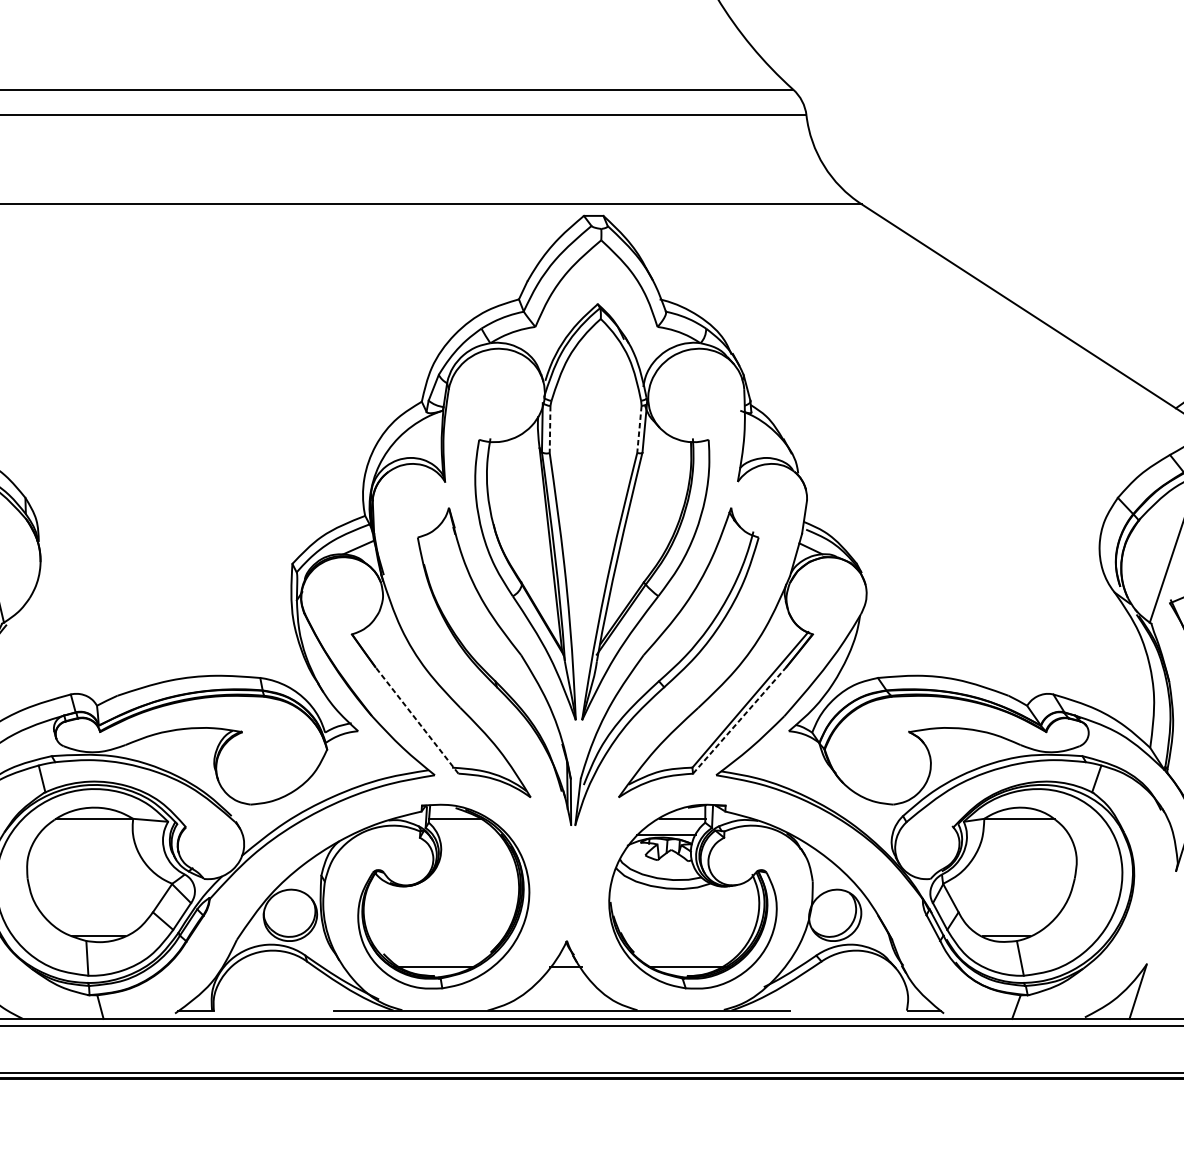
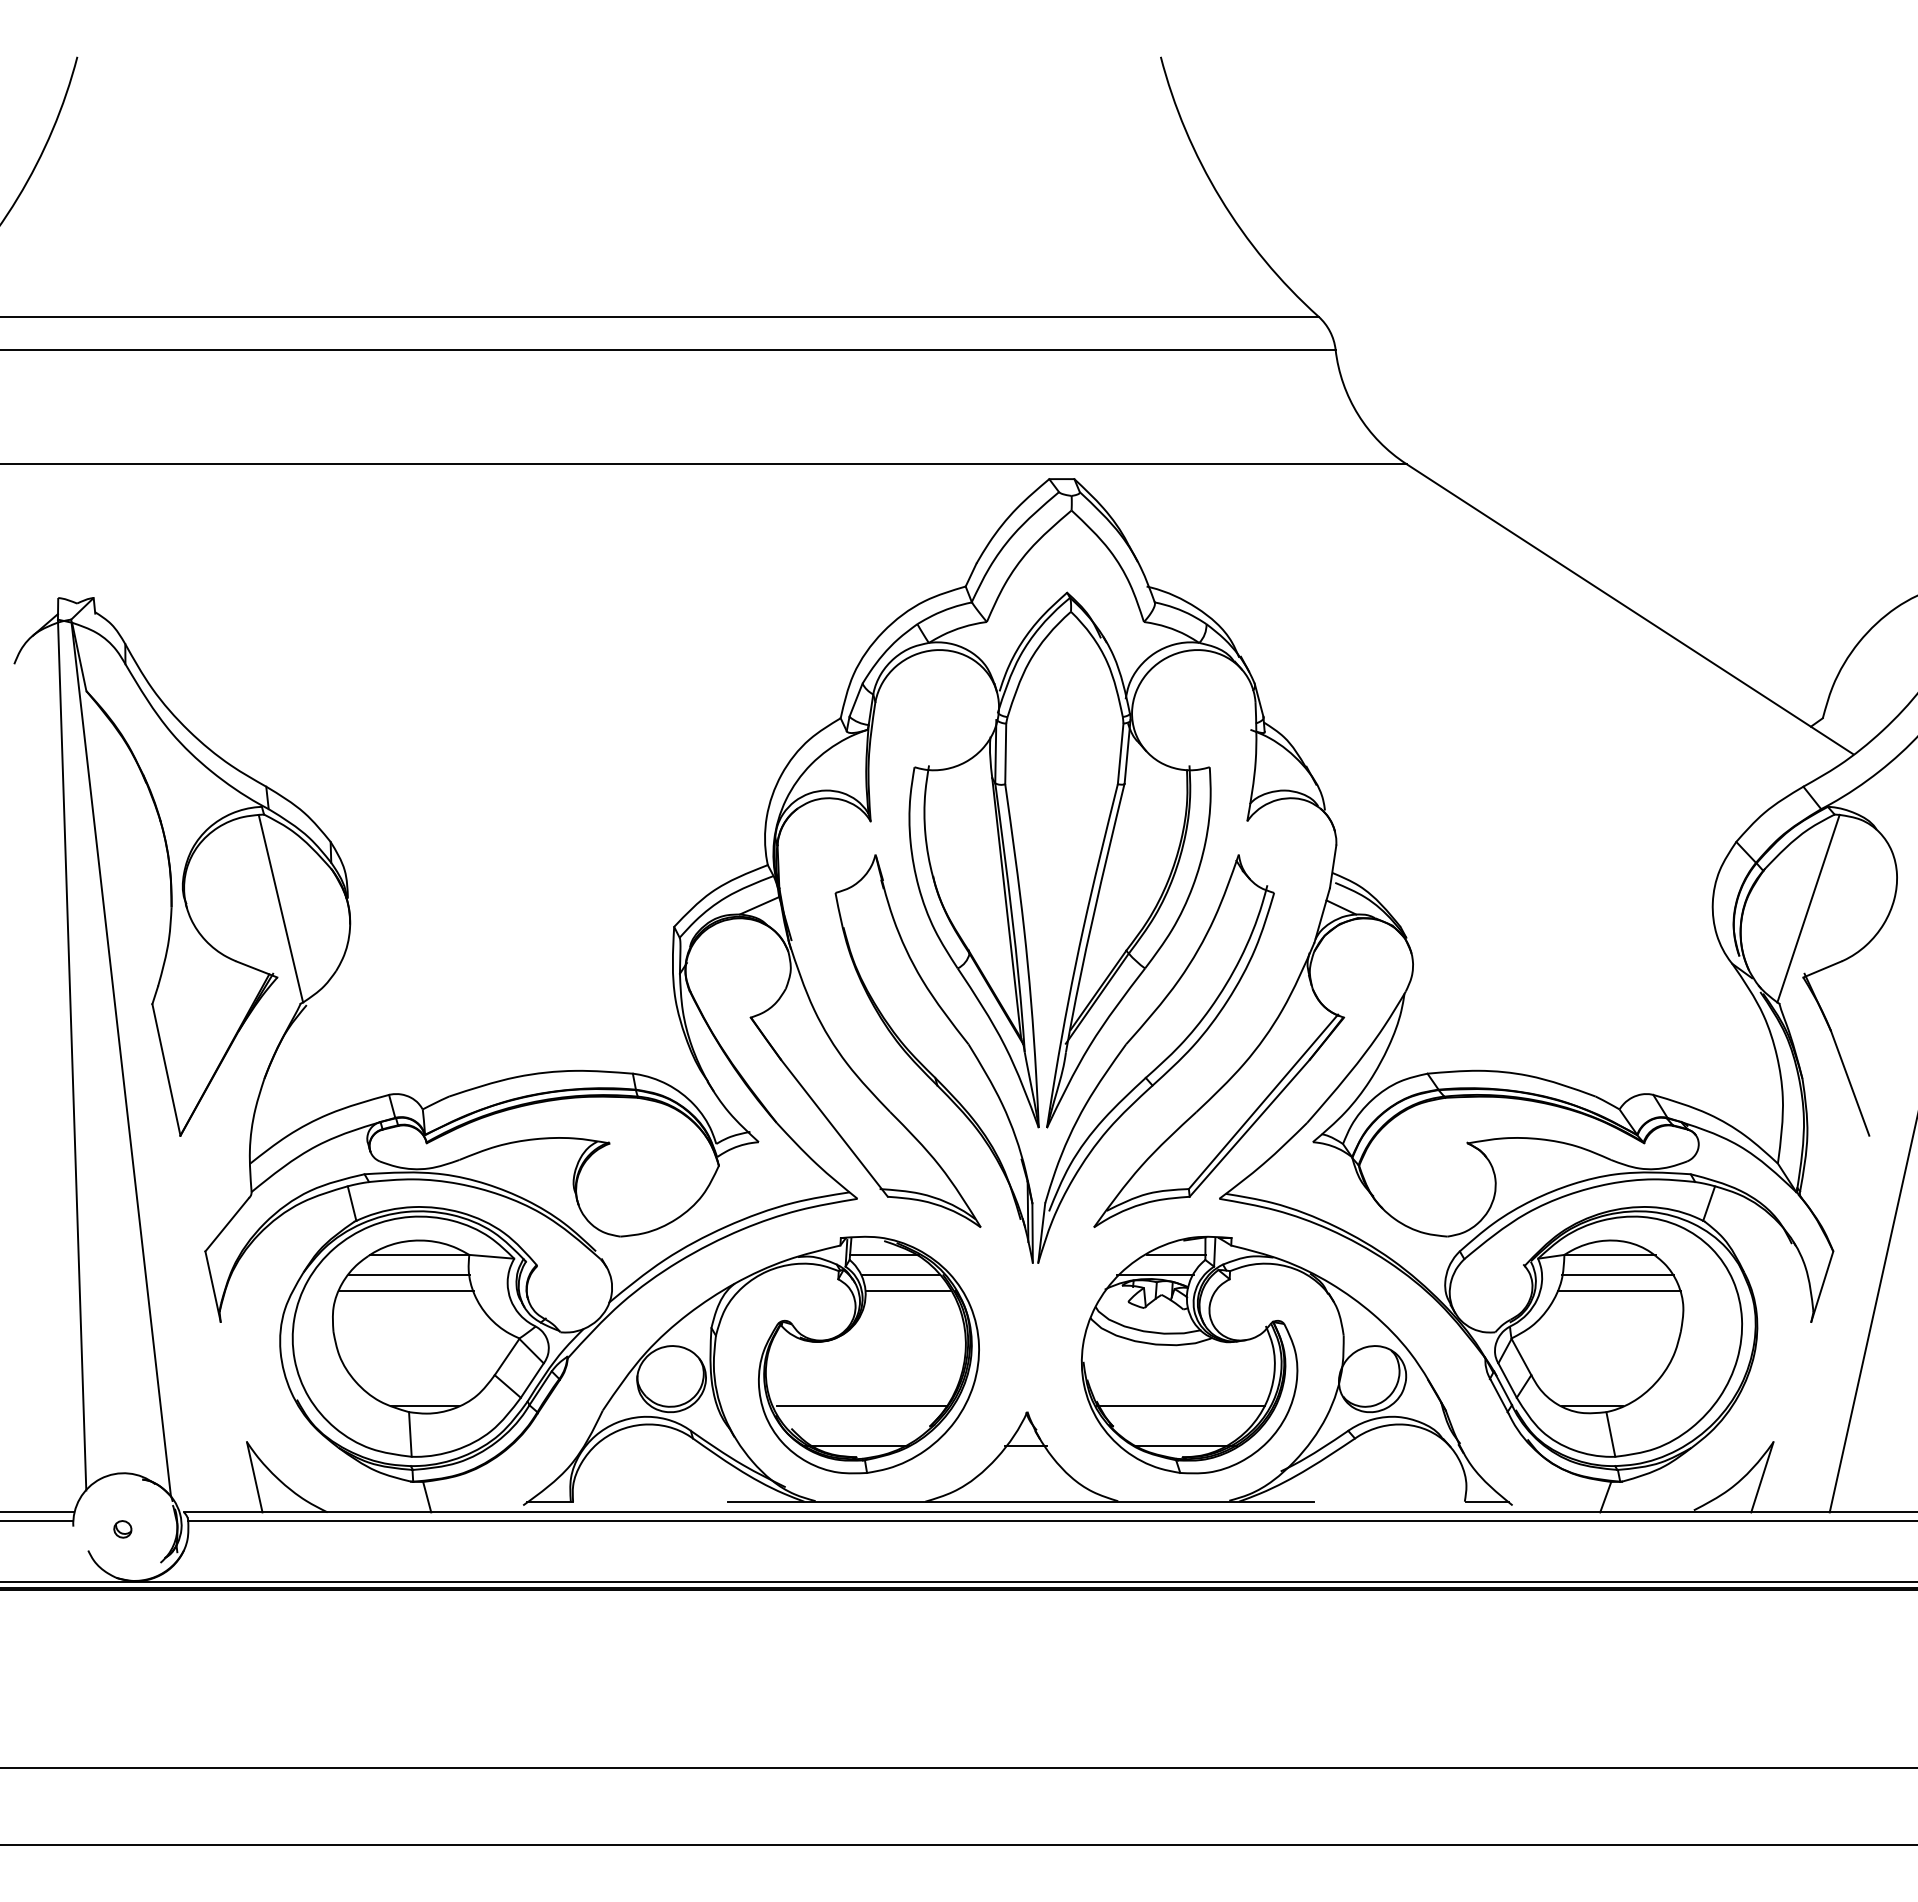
line: (549, 429) -> (1005, 754), dashed -> solid
line: (639, 429) -> (1120, 754), dashed -> solid
line: (740, 719) -> (1250, 1127), dashed -> solid
line: (417, 720) -> (834, 1128), dashed -> solid
line: (85, 834) -> (408, 1275), added
line: (468, 834) -> (900, 1275), added
line: (1025, 834) -> (1617, 1275), added
line: (84, 847) -> (406, 1291), added
line: (473, 847) -> (907, 1291), added
line: (1027, 847) -> (1619, 1291), added
line: (437, 935) -> (860, 1405), added
line: (686, 935) -> (1181, 1405), added

